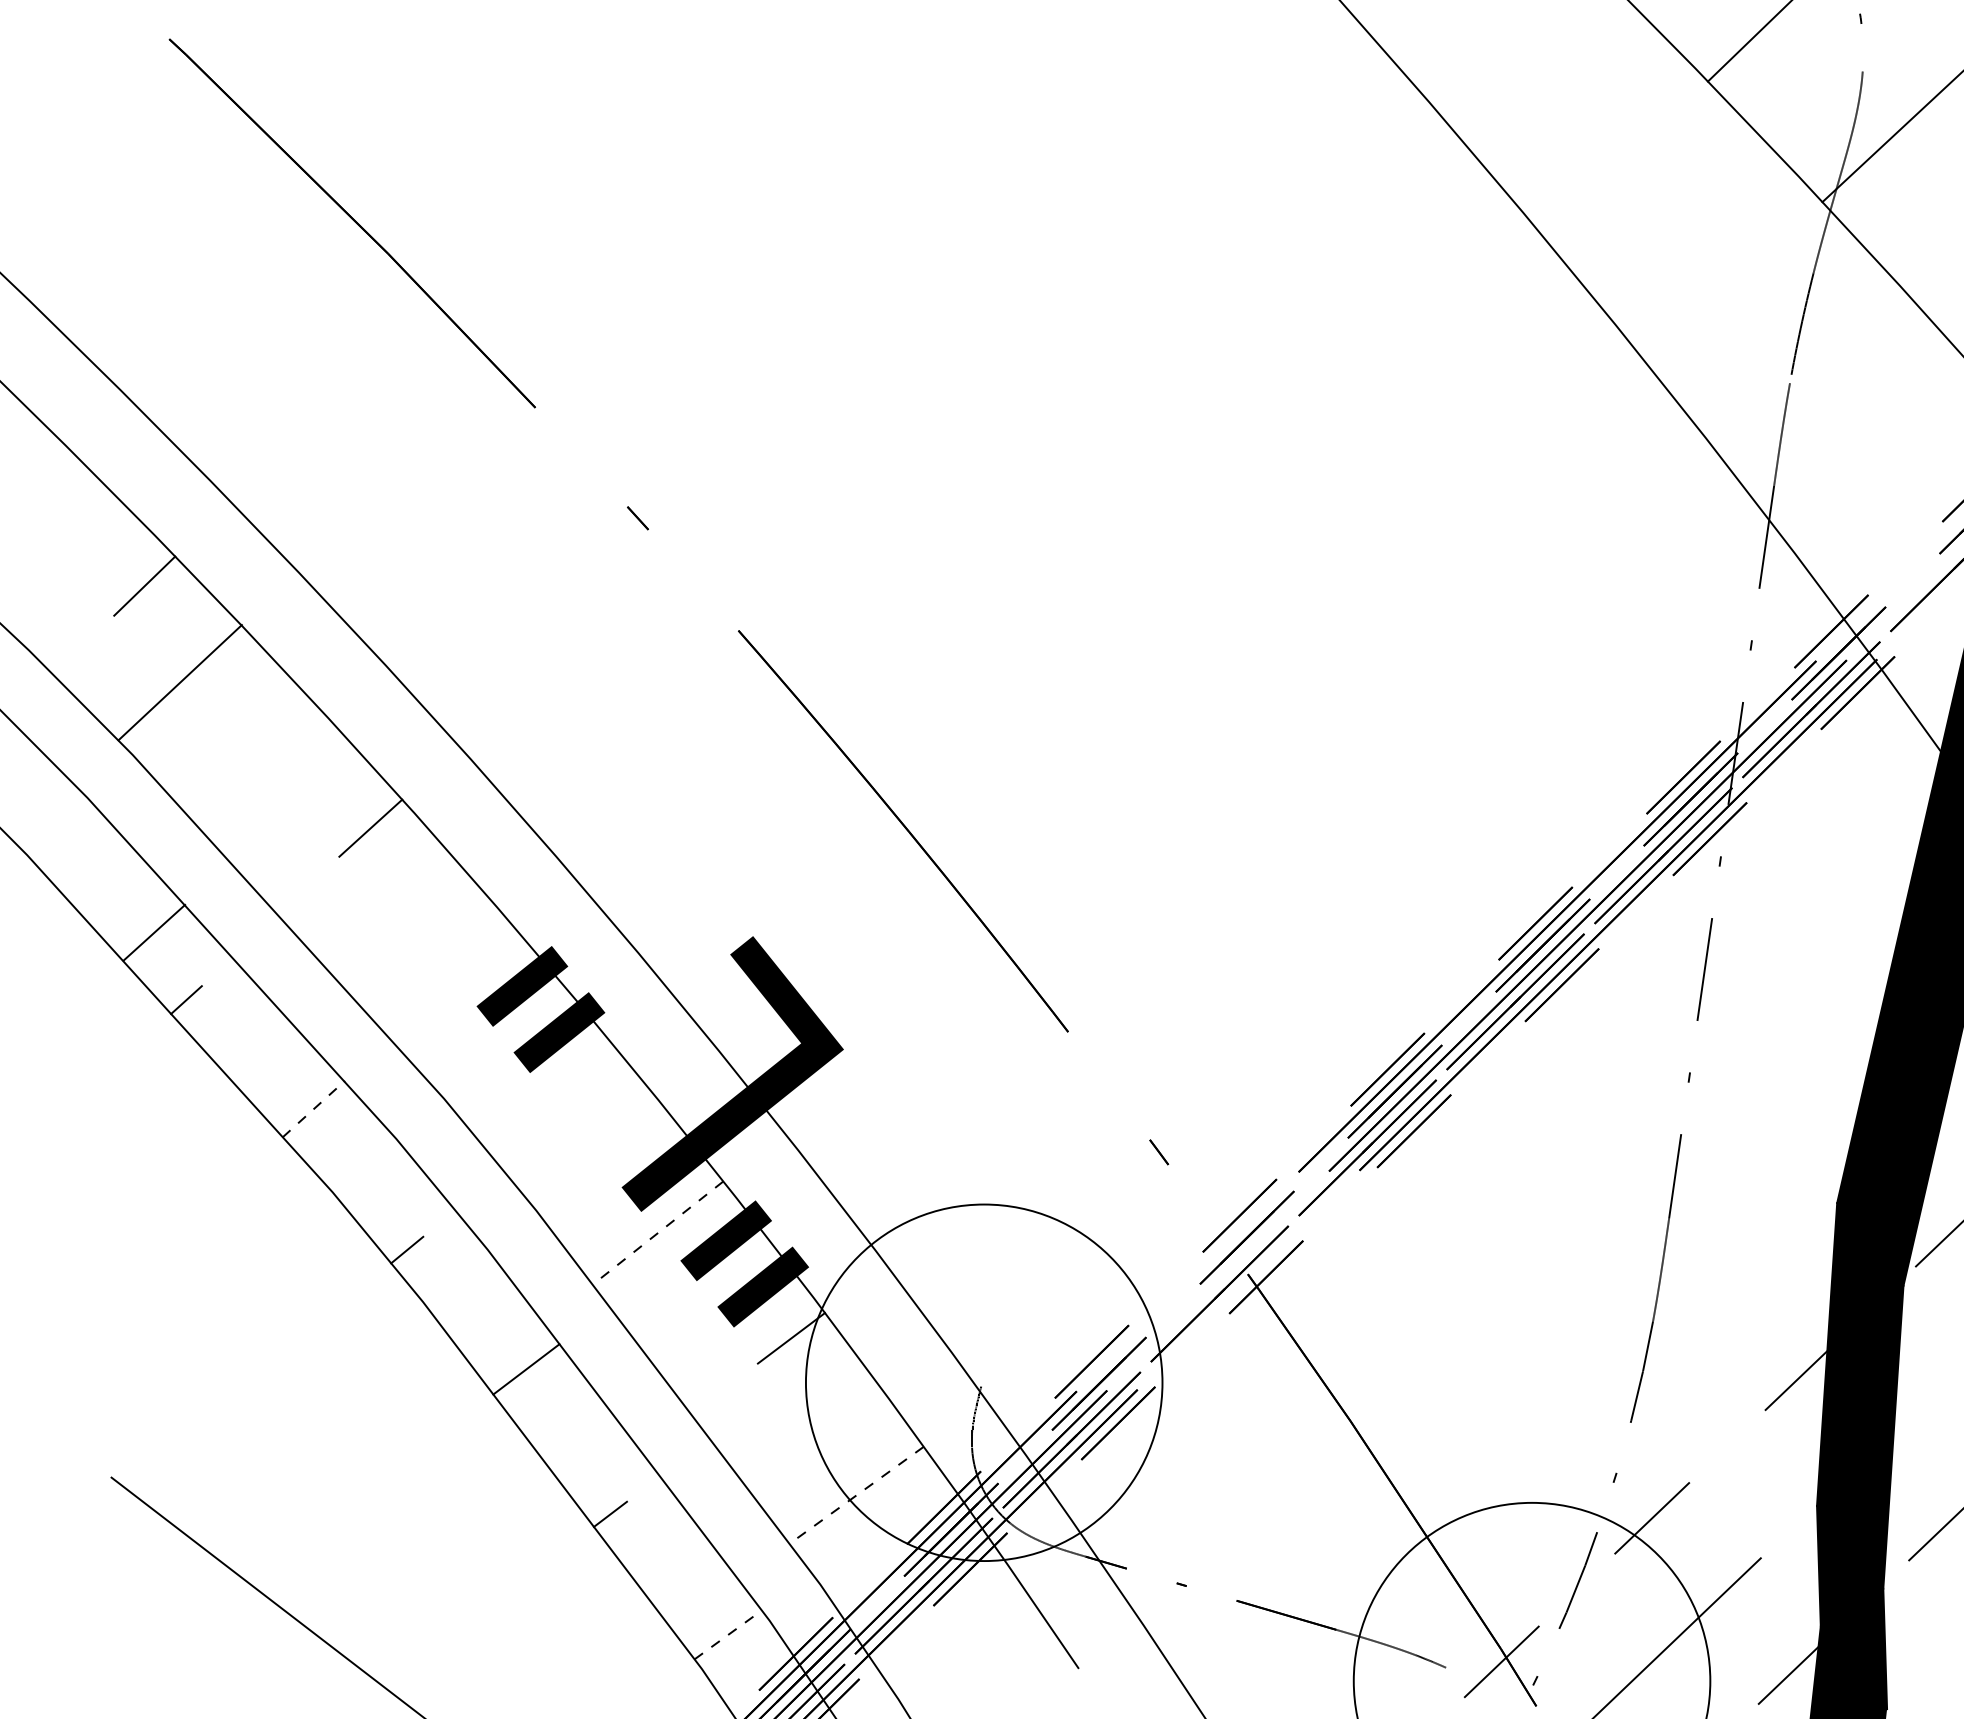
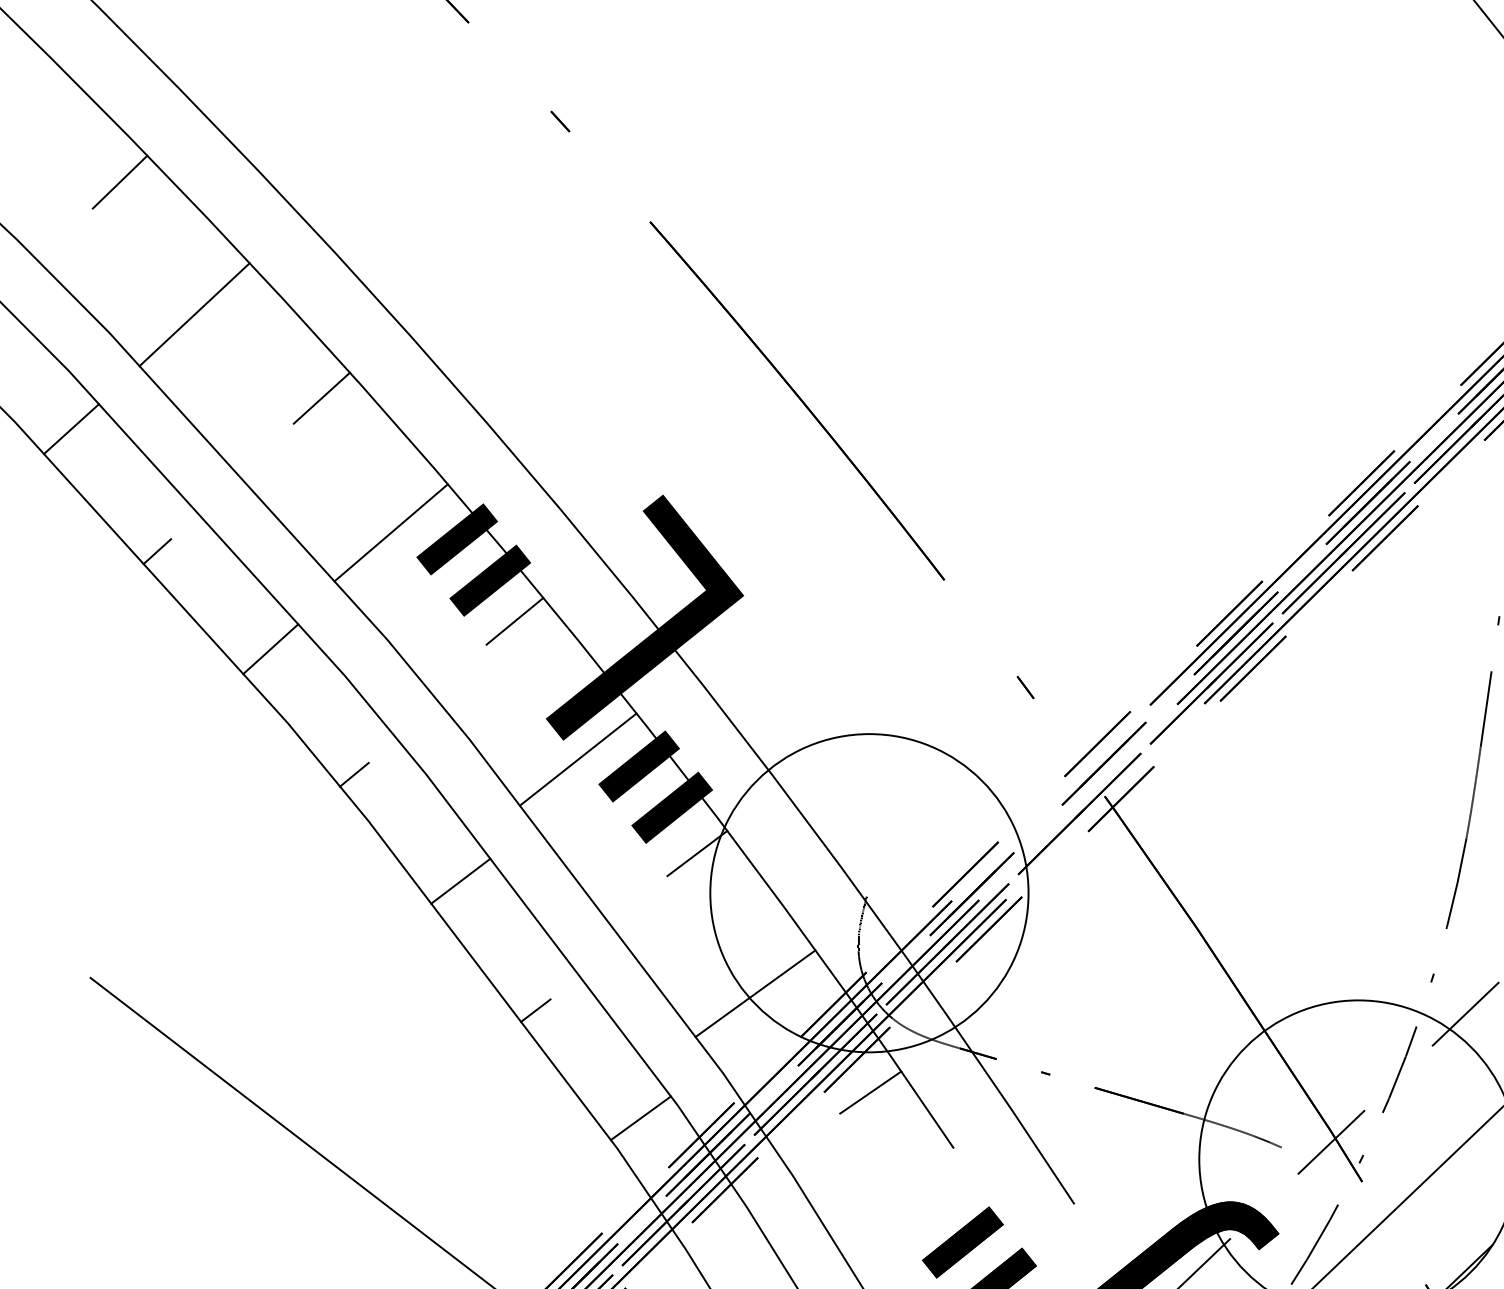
line: (179, 682) -> (193, 314), moved
line: (154, 932) -> (71, 428), moved
line: (447, 978) -> (390, 532), added
line: (586, 1078) -> (514, 621), added
line: (313, 1109) -> (270, 649), dashed -> solid
line: (657, 1233) -> (577, 759), dashed -> solid
line: (856, 1495) -> (755, 993), dashed -> solid
line: (985, 1605) -> (870, 1092), added
line: (728, 1634) -> (641, 1117), dashed -> solid

